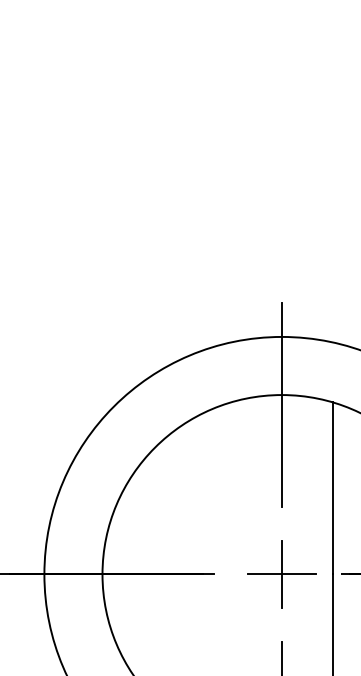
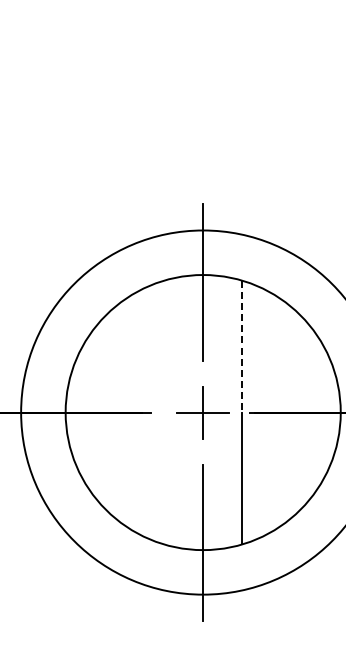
line: (333, 488) -> (242, 346), solid -> dashed

